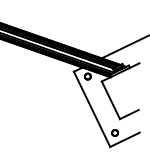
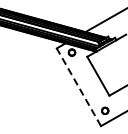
line: (92, 109) -> (79, 87), solid -> dashed

